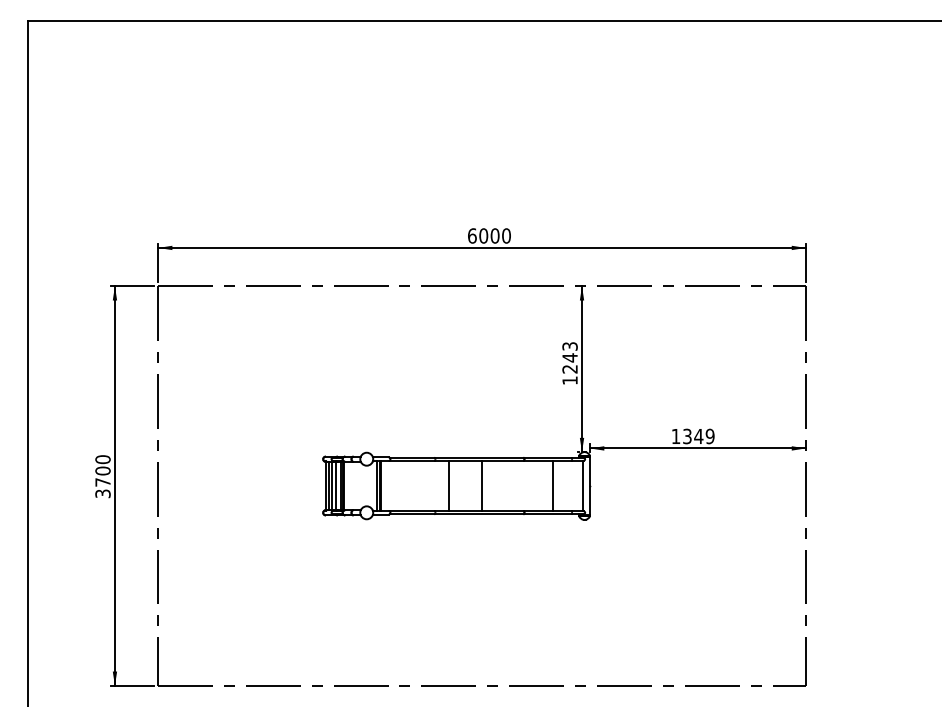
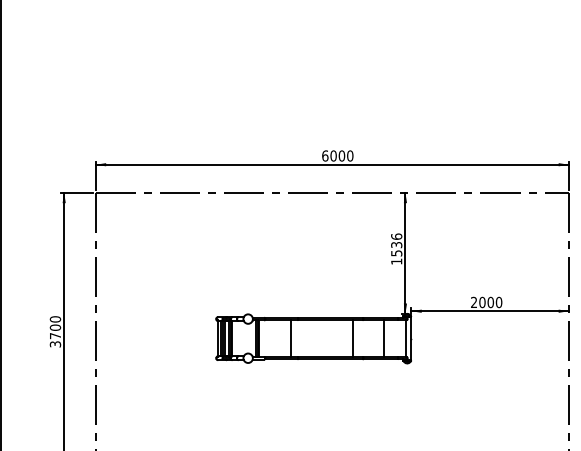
text: (569, 357) -> (396, 244), 1243 -> 1536
text: (692, 436) -> (486, 302), 1349 -> 2000
line: (448, 485) -> (291, 338), moved
line: (481, 485) -> (353, 338), moved

